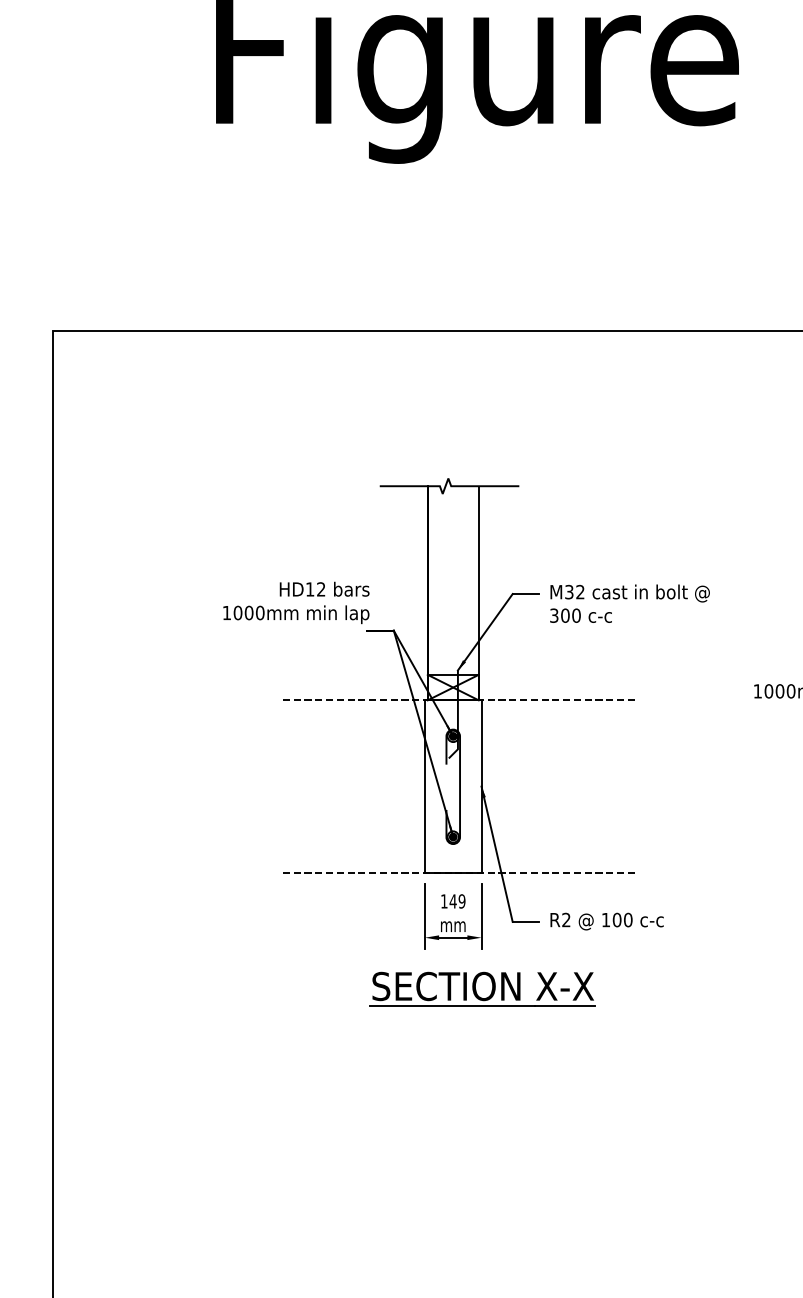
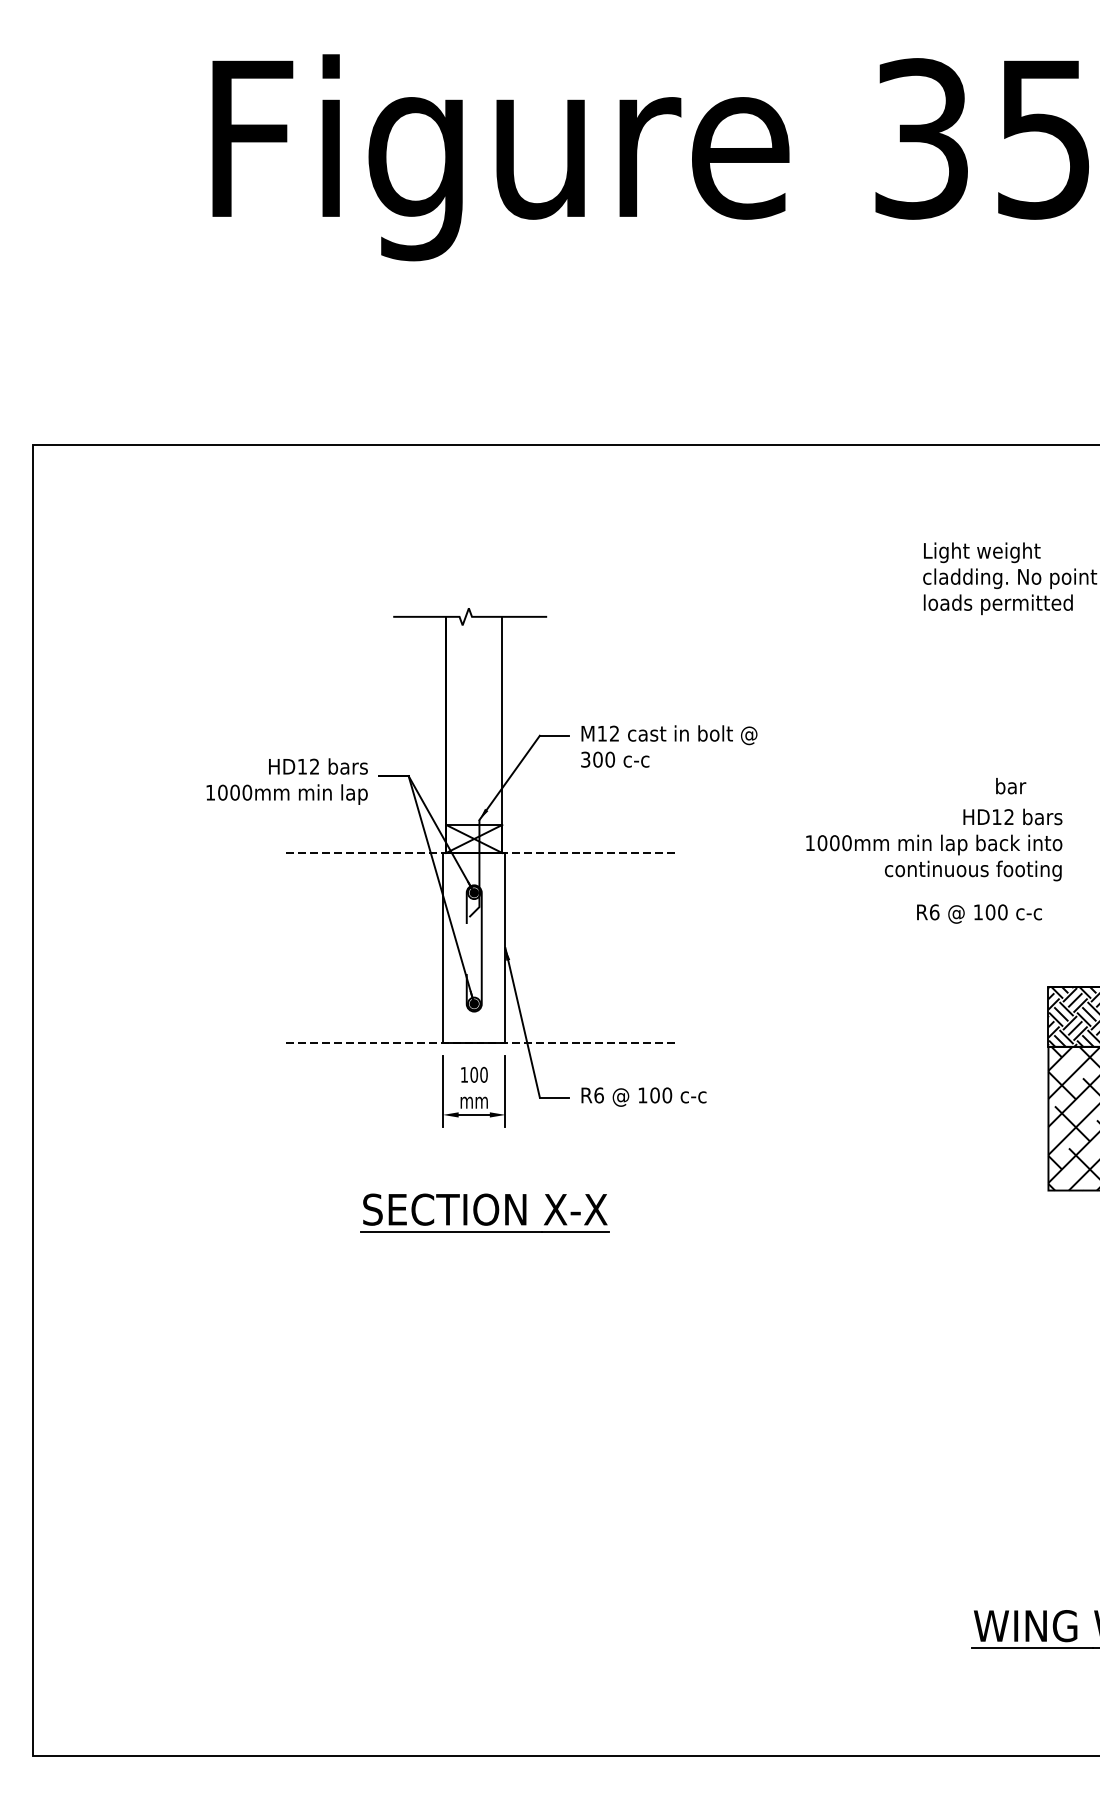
text: (568, 591) -> (601, 733), M32 -> M12
text: (295, 602) -> (286, 781), moved
text: (457, 901) -> (478, 1074), 149 -> 100
text: (565, 920) -> (598, 1095), R2 -> R6
part: (482, 989) -> (484, 1212), moved

